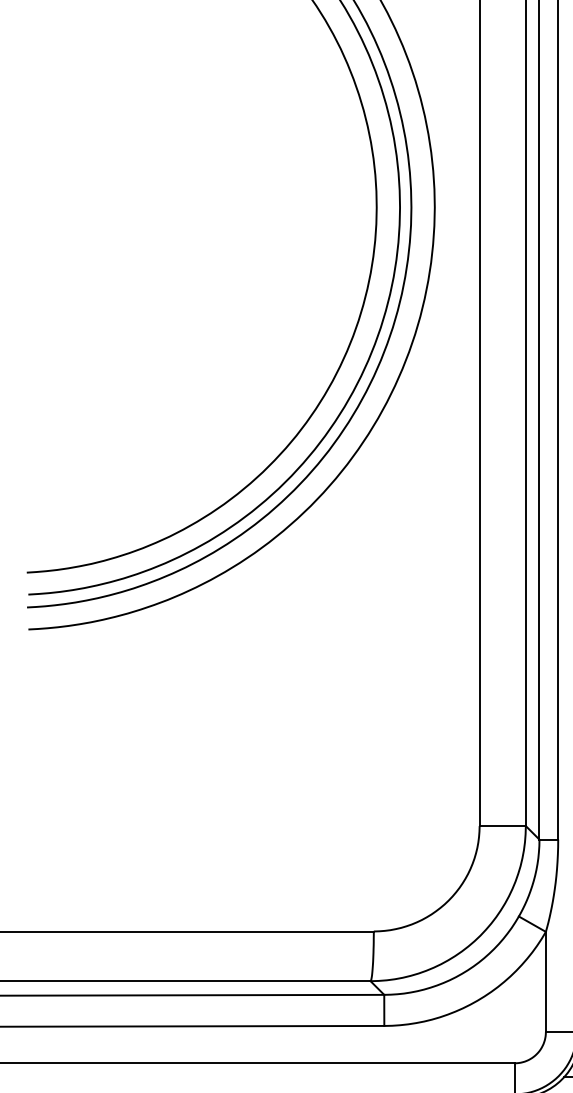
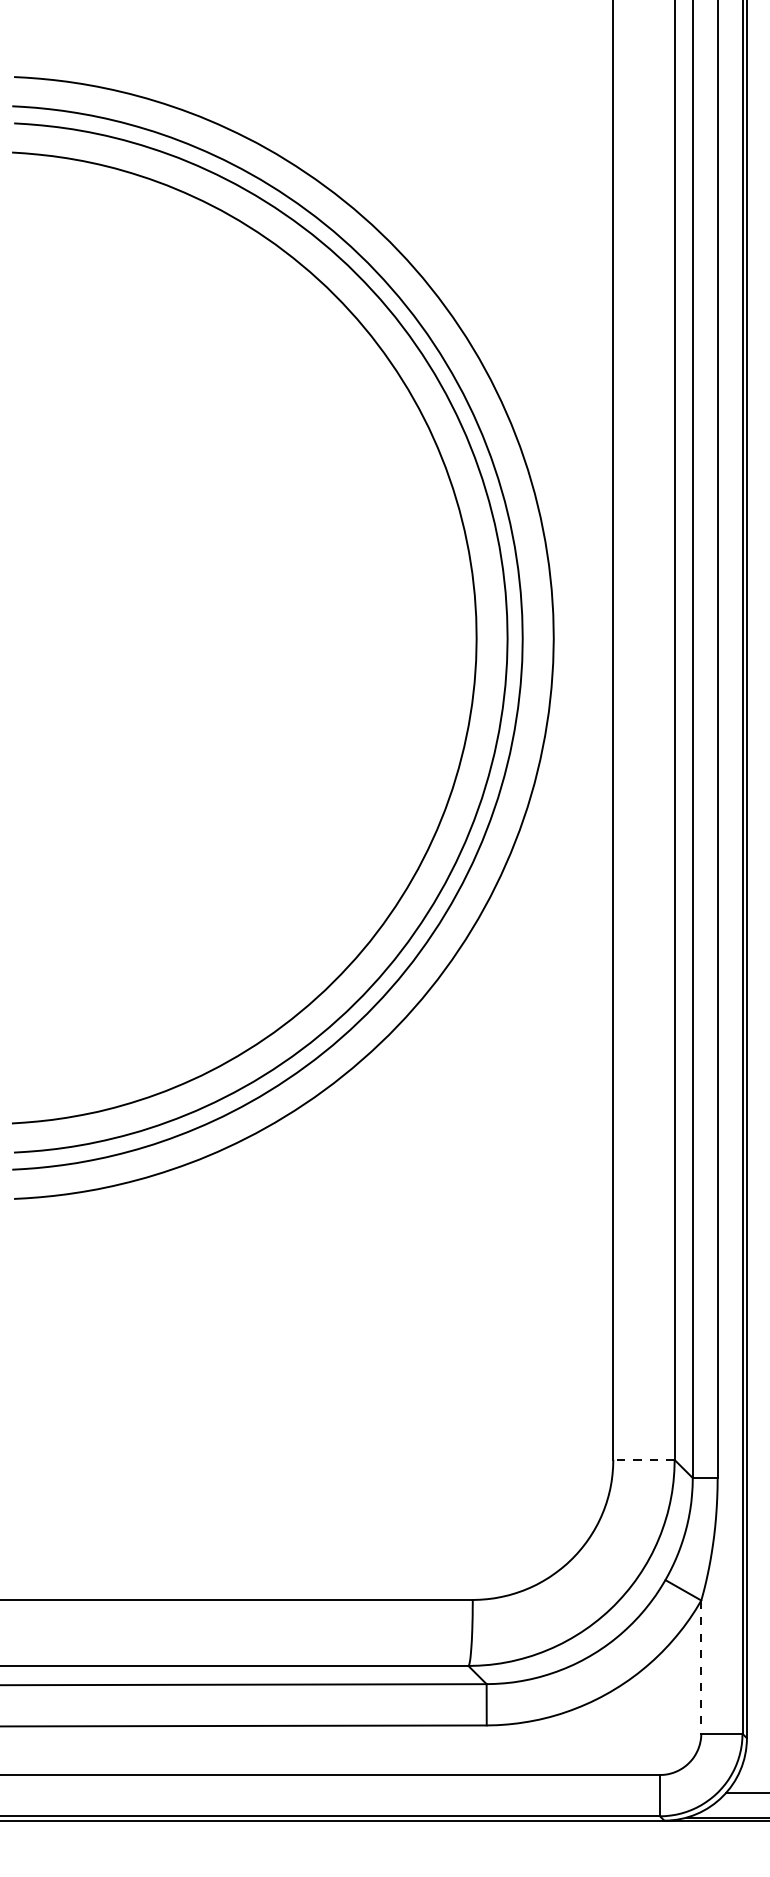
line: (503, 826) -> (644, 1460), solid -> dashed
line: (546, 982) -> (701, 1667), solid -> dashed

